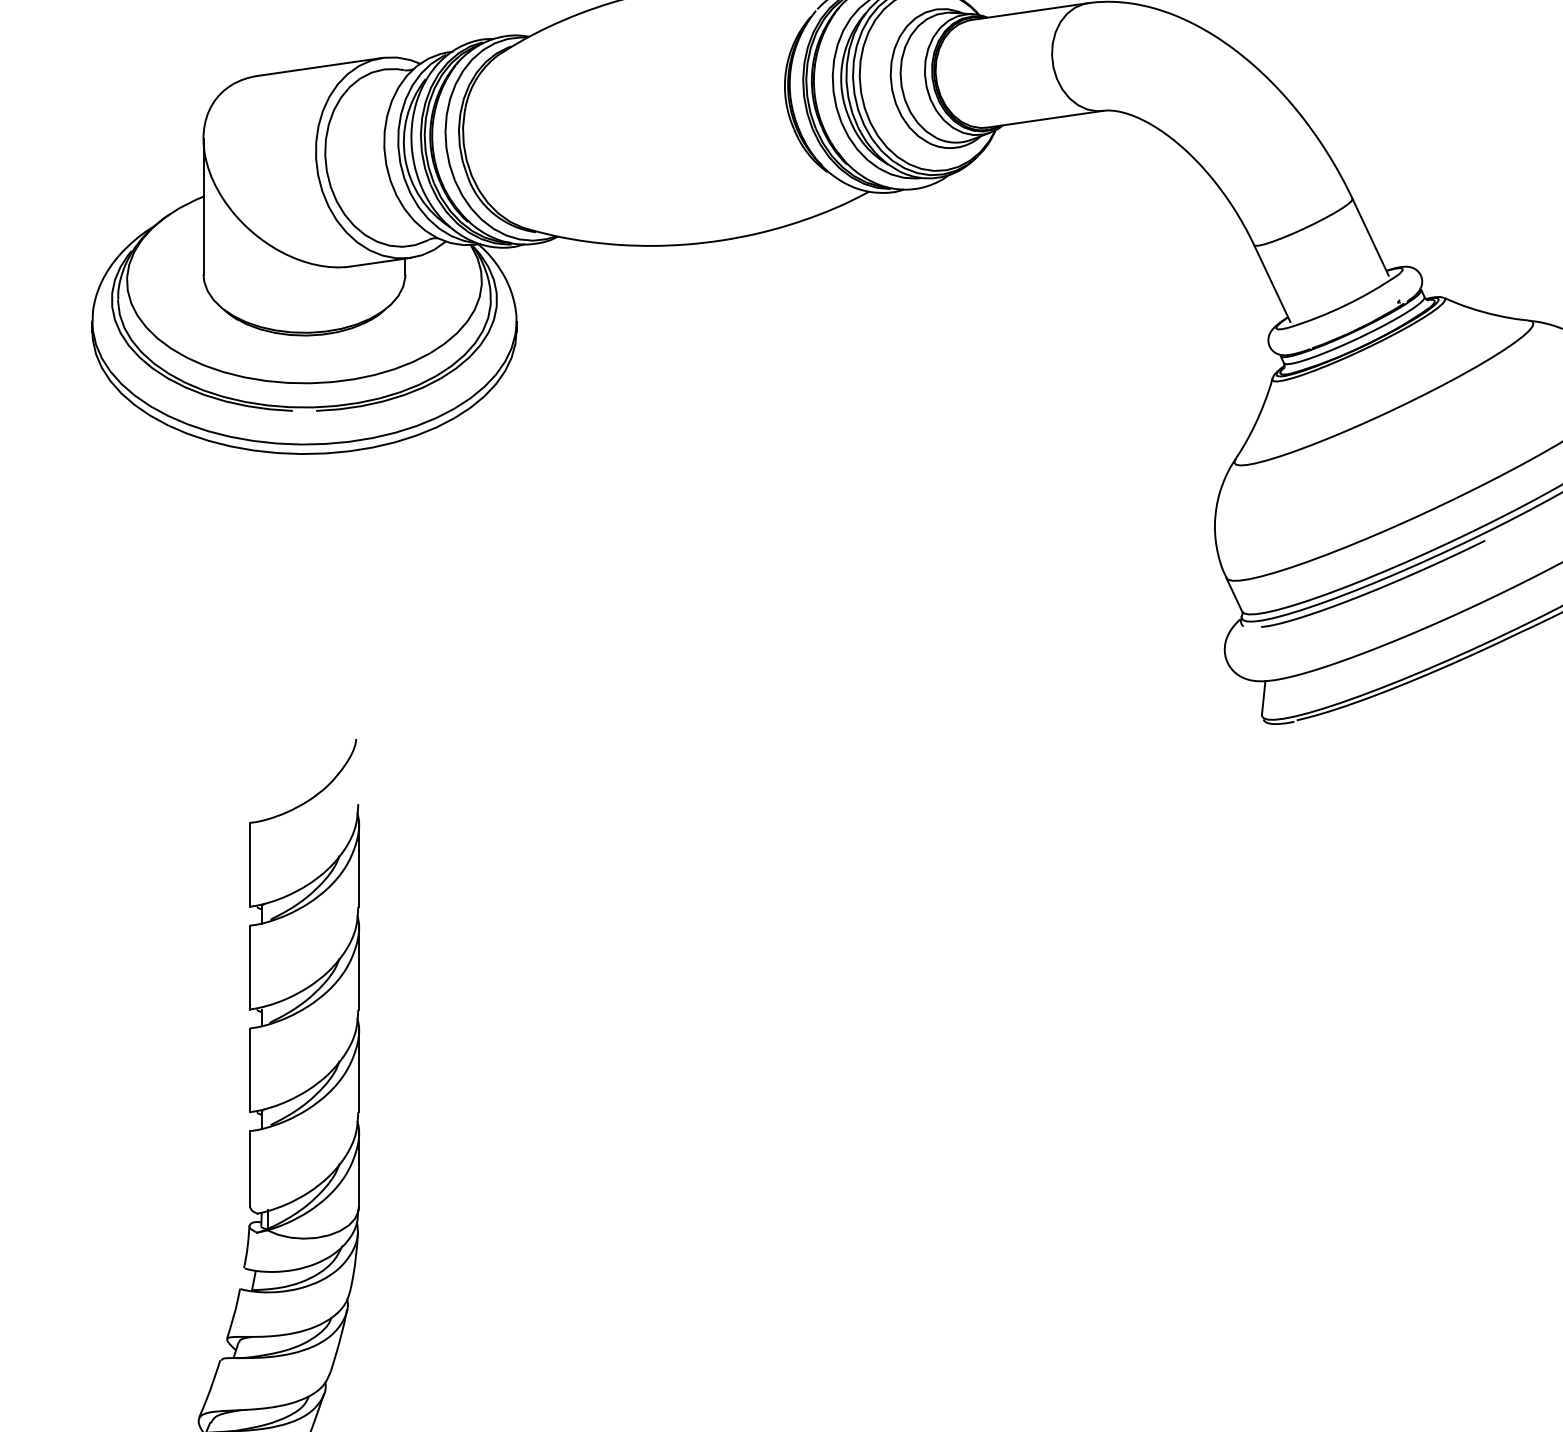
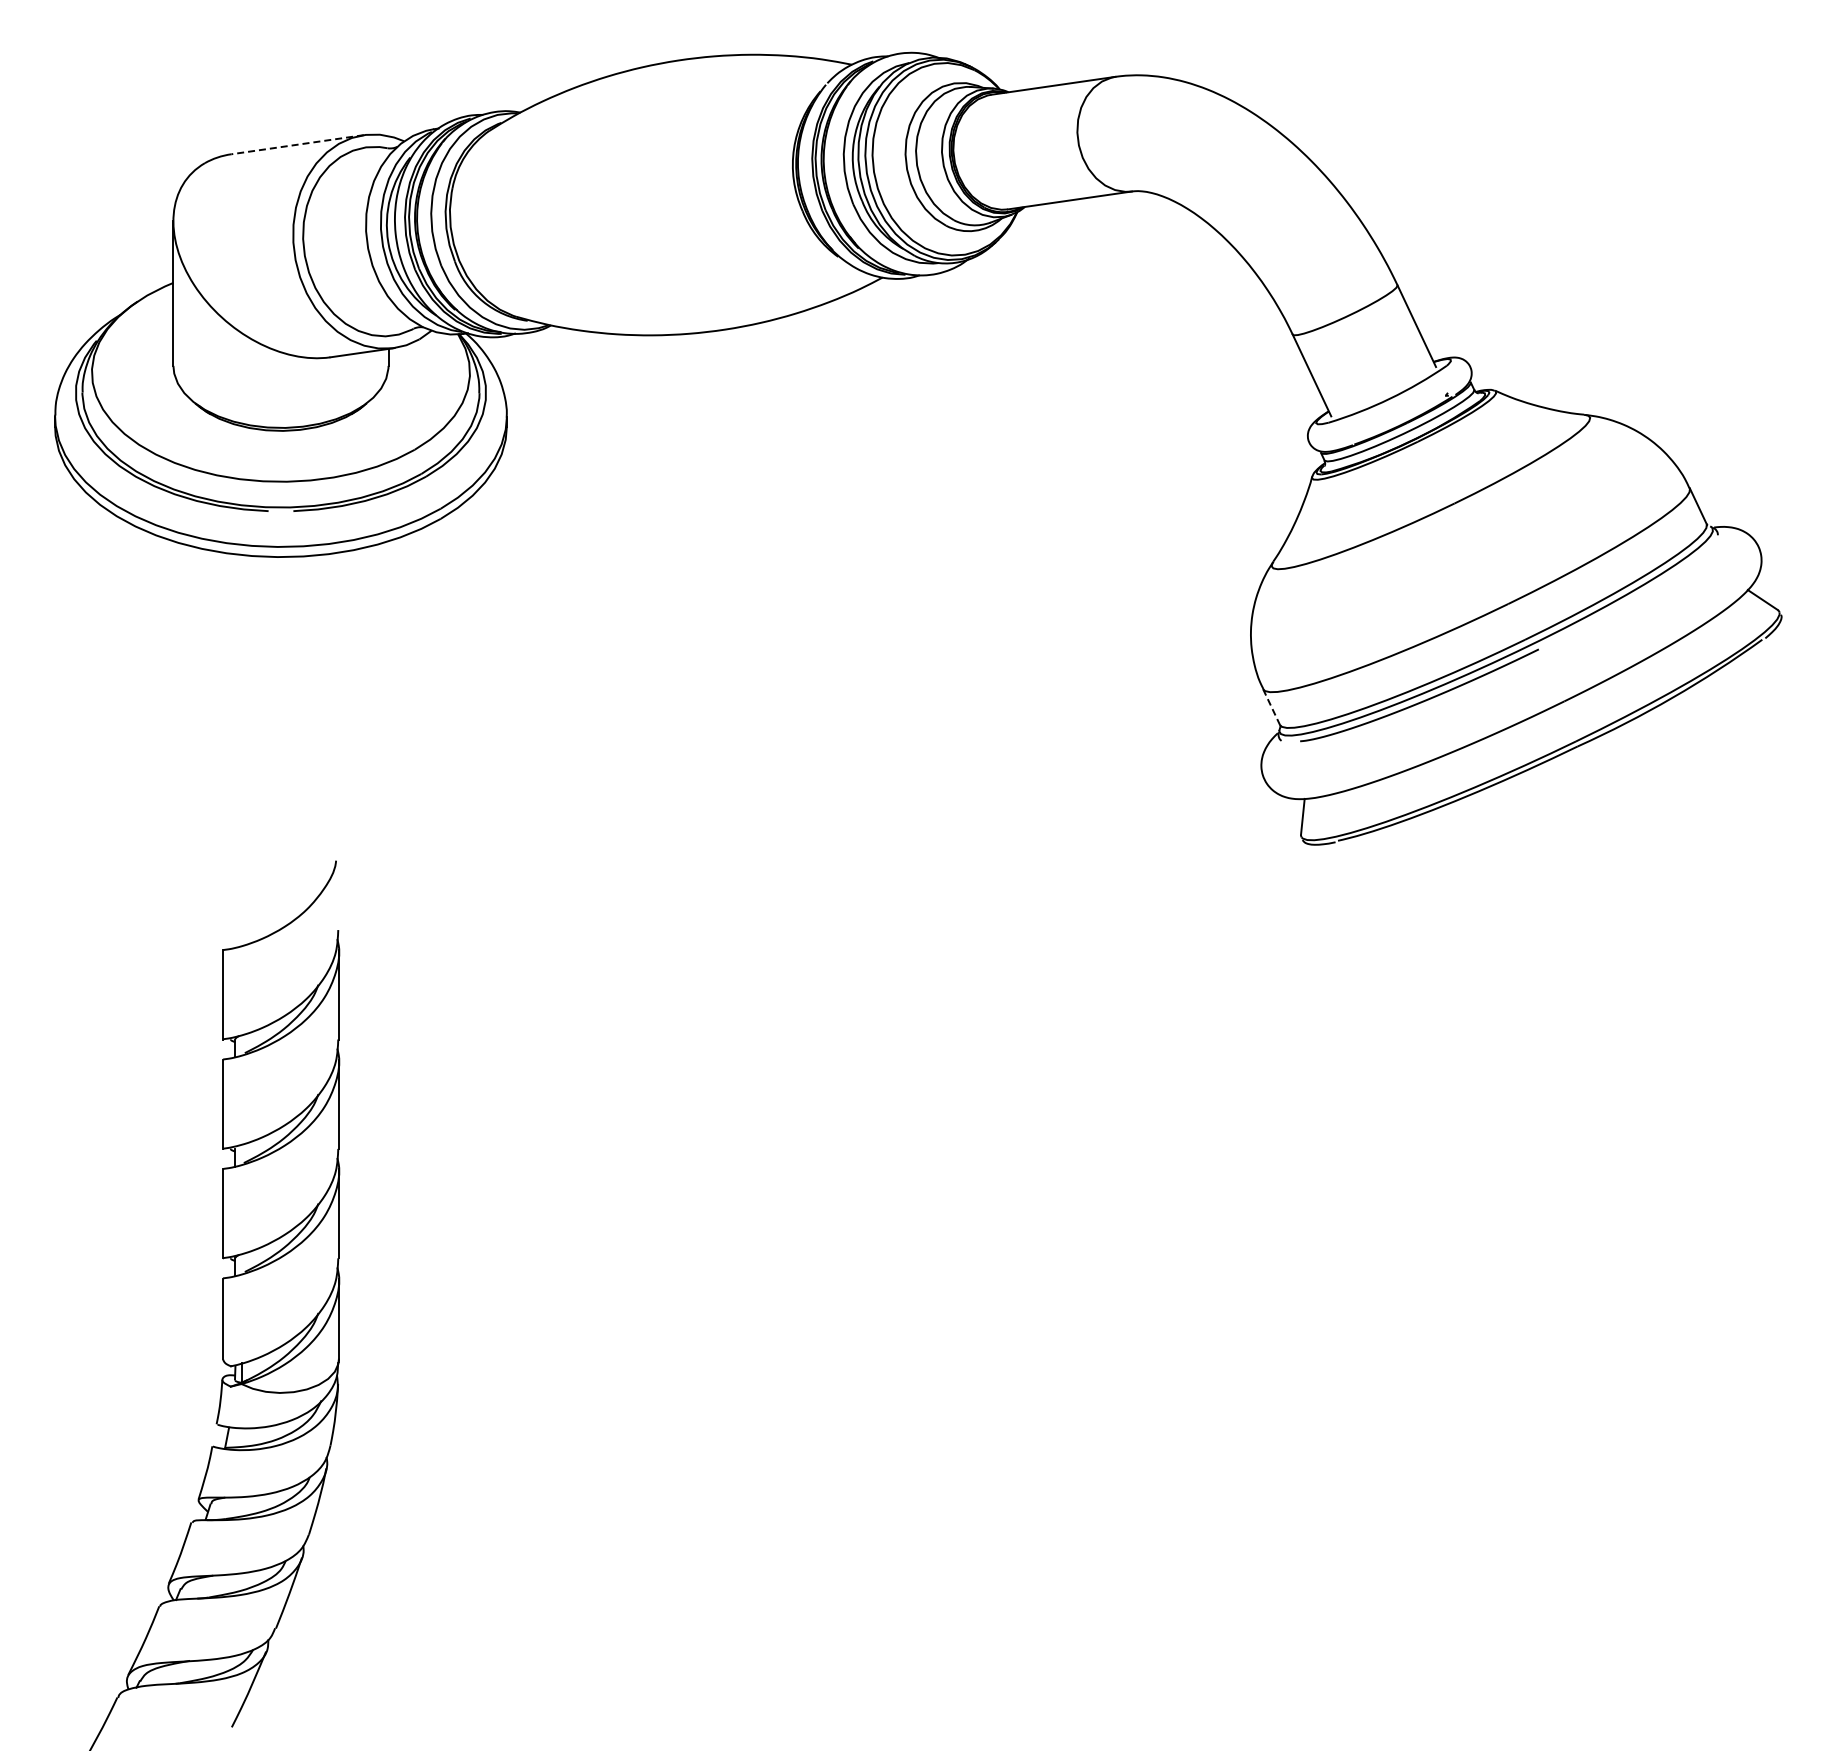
line: (319, 66) -> (297, 144), solid -> dashed
line: (1234, 595) -> (1271, 707), solid -> dashed

